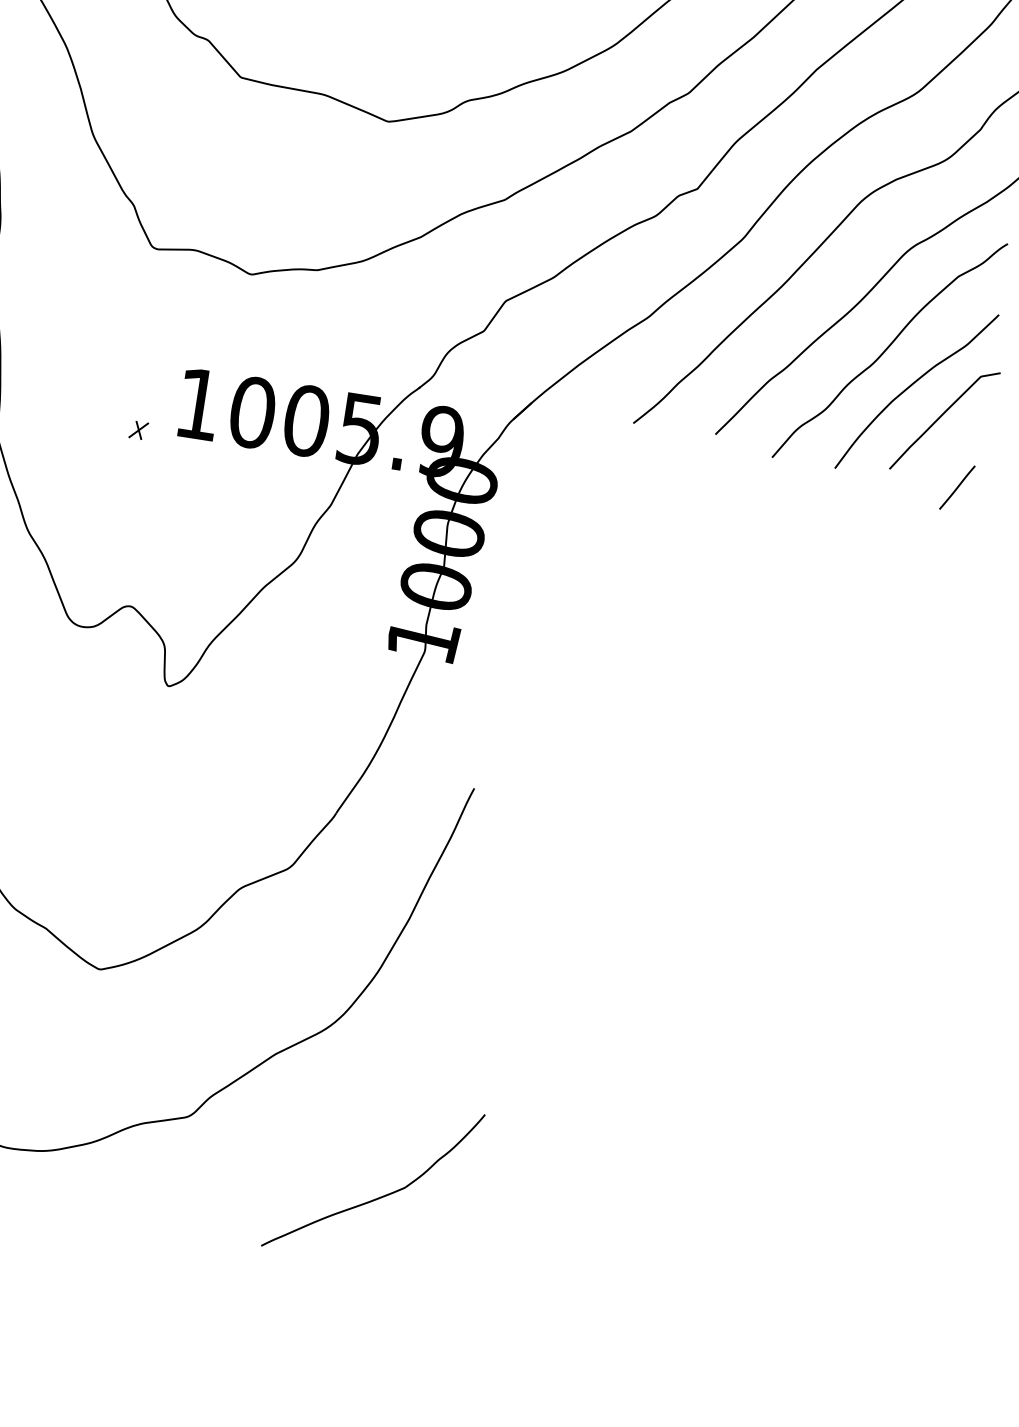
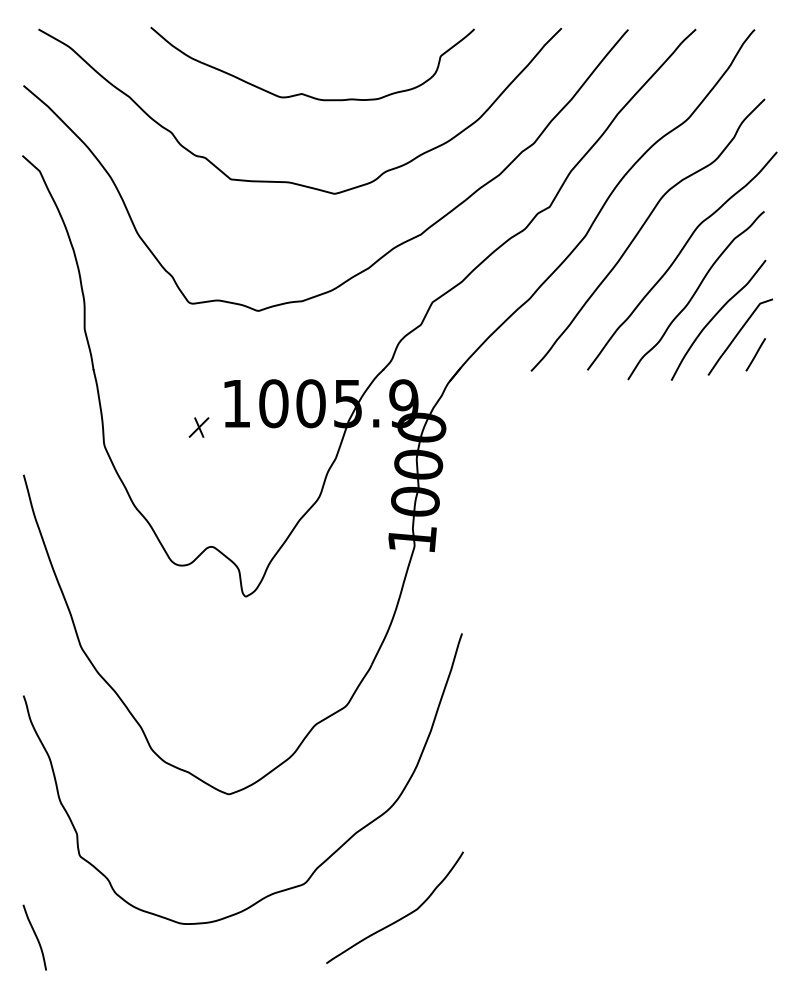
part: (137, 430) -> (198, 427), size x1.67
line: (956, 487) -> (755, 354), moved
curve: (377, 1196) -> (399, 918), moved

